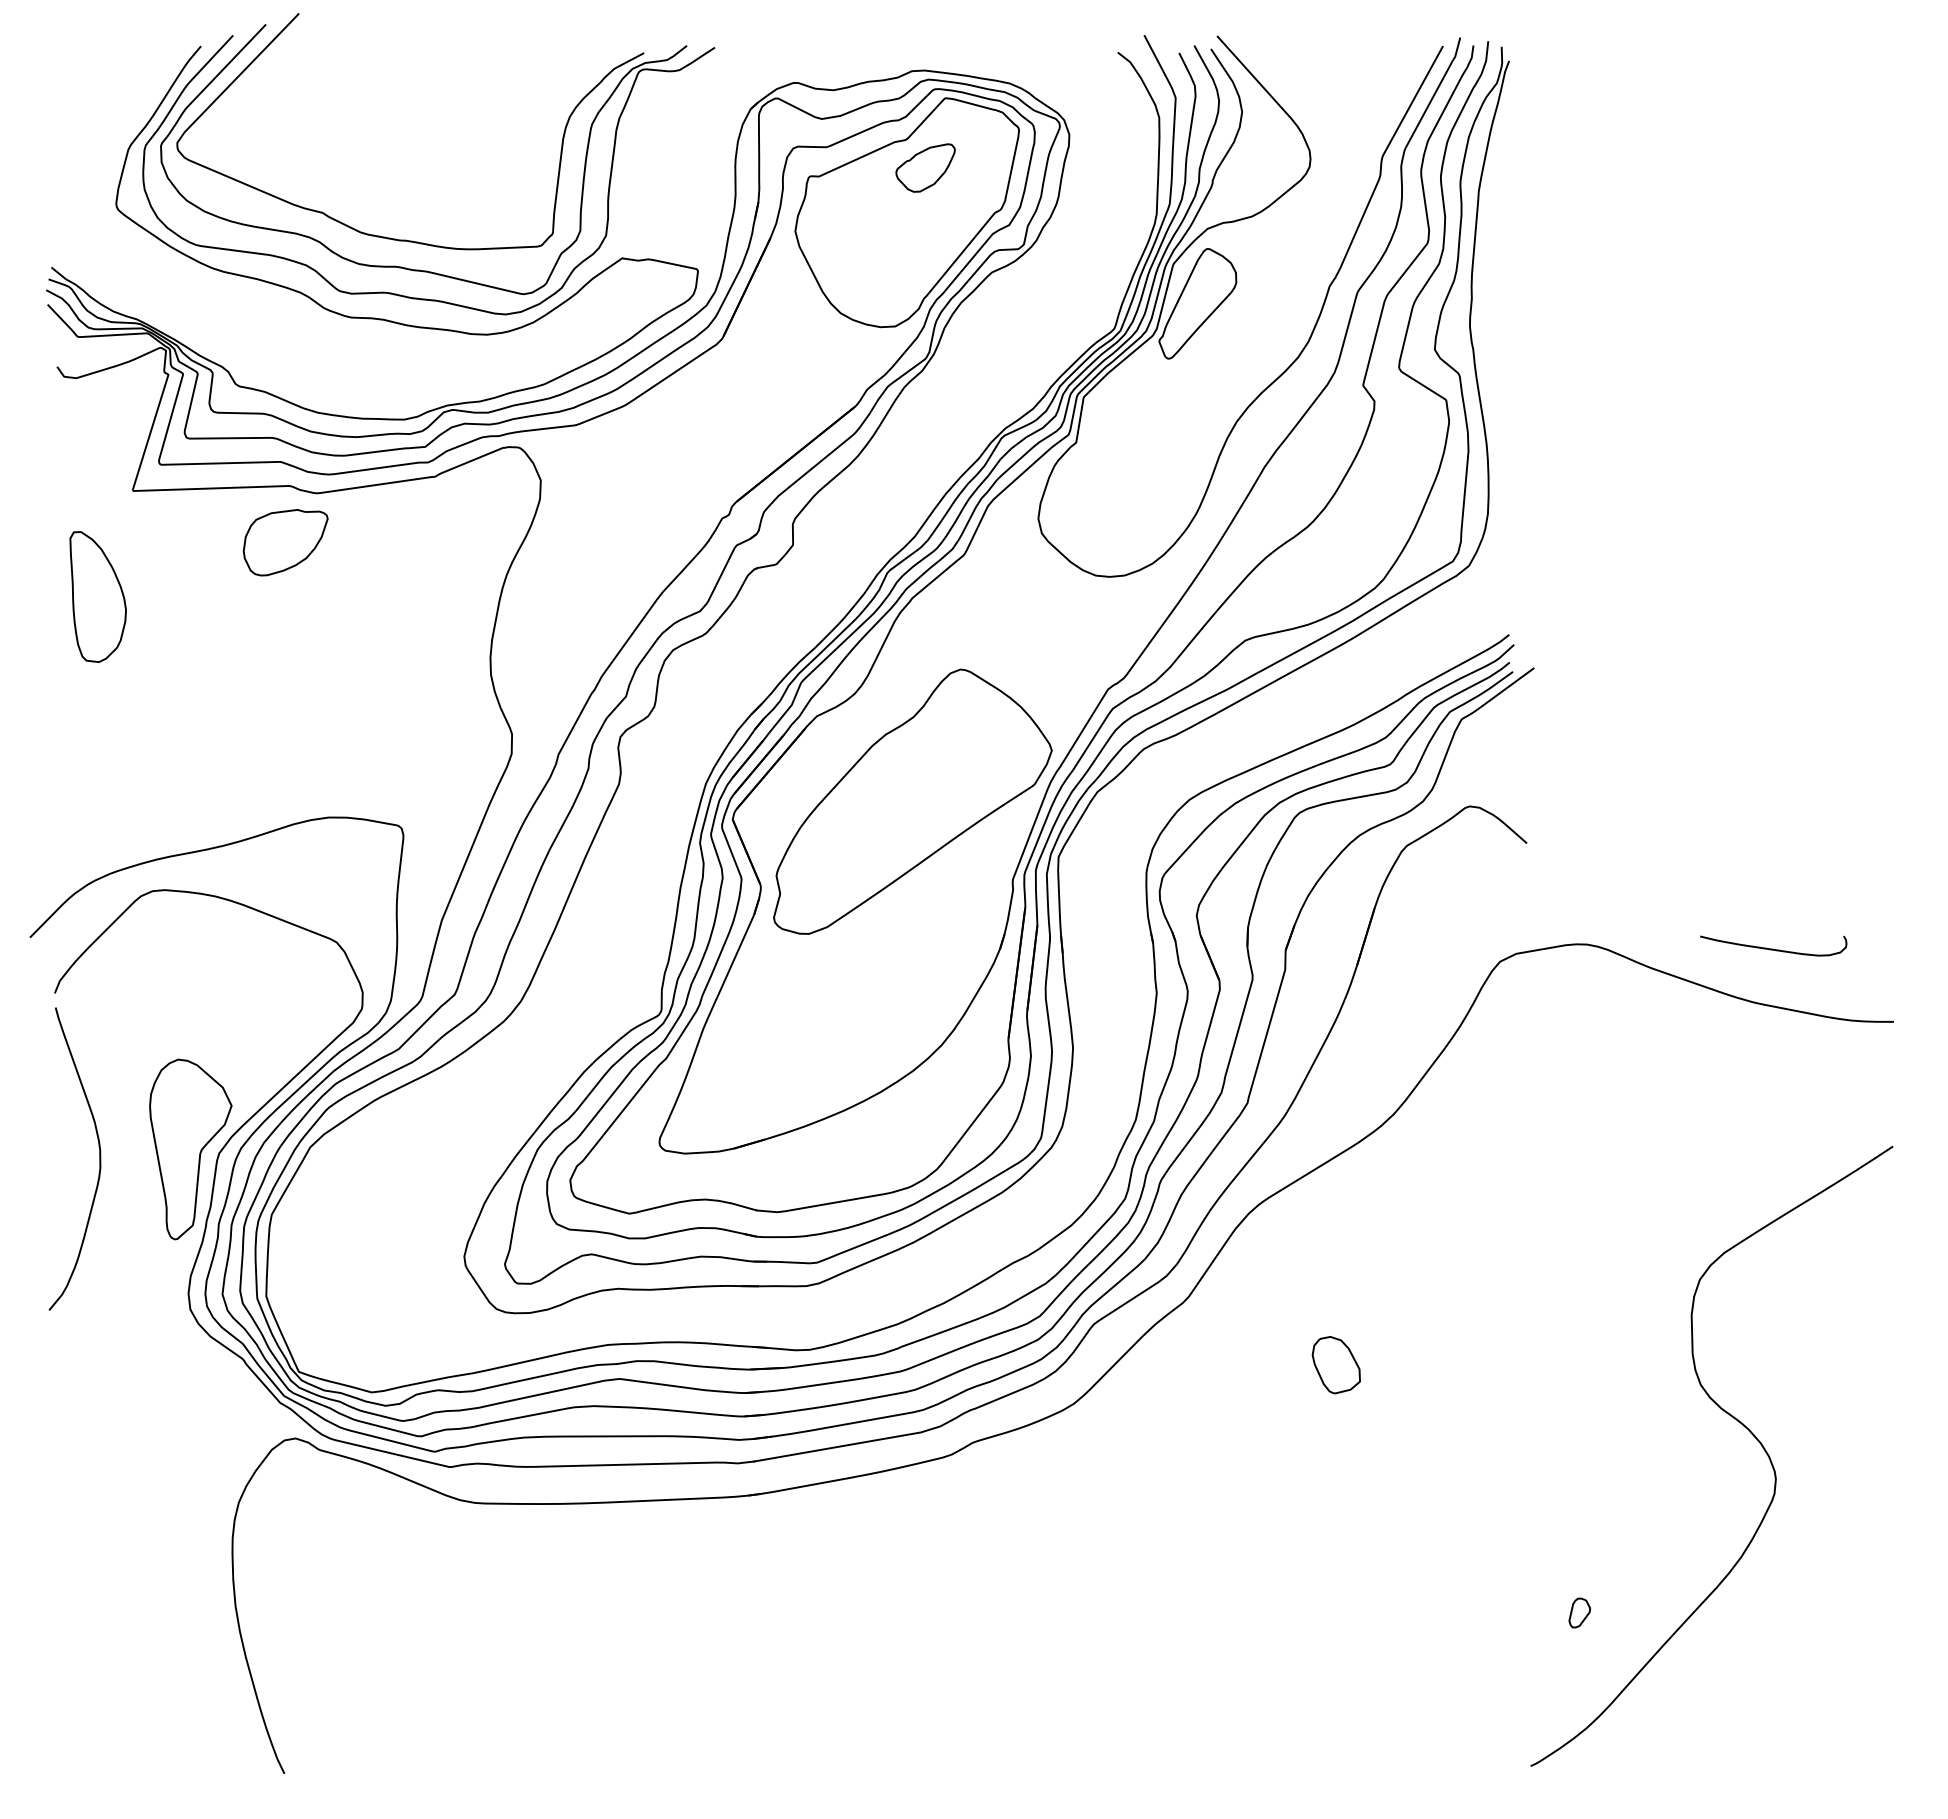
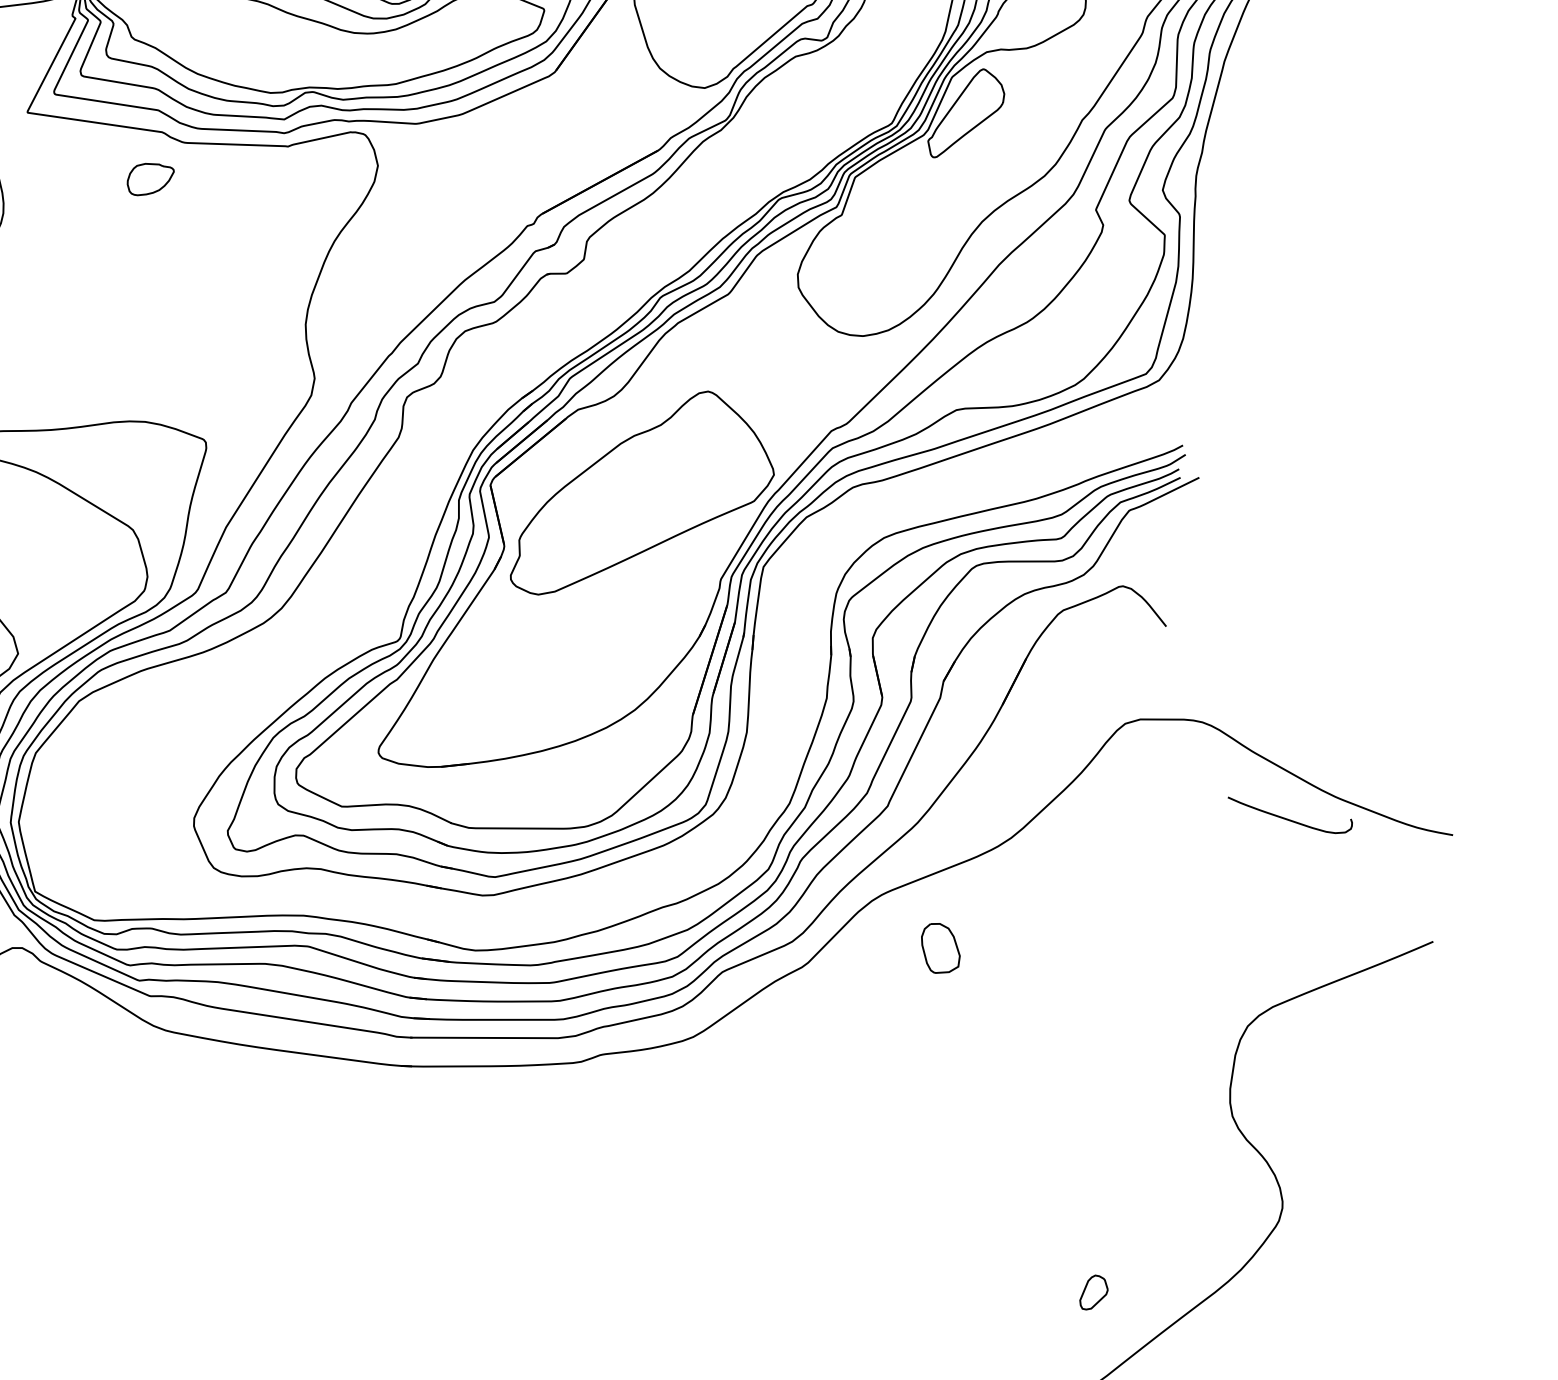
part: (285, 542) -> (150, 179), size x0.6
curve: (1773, 948) -> (1288, 818), moved
part: (1335, 1365) -> (939, 949), moved
part: (1579, 1612) -> (1094, 1292), size x1.4

